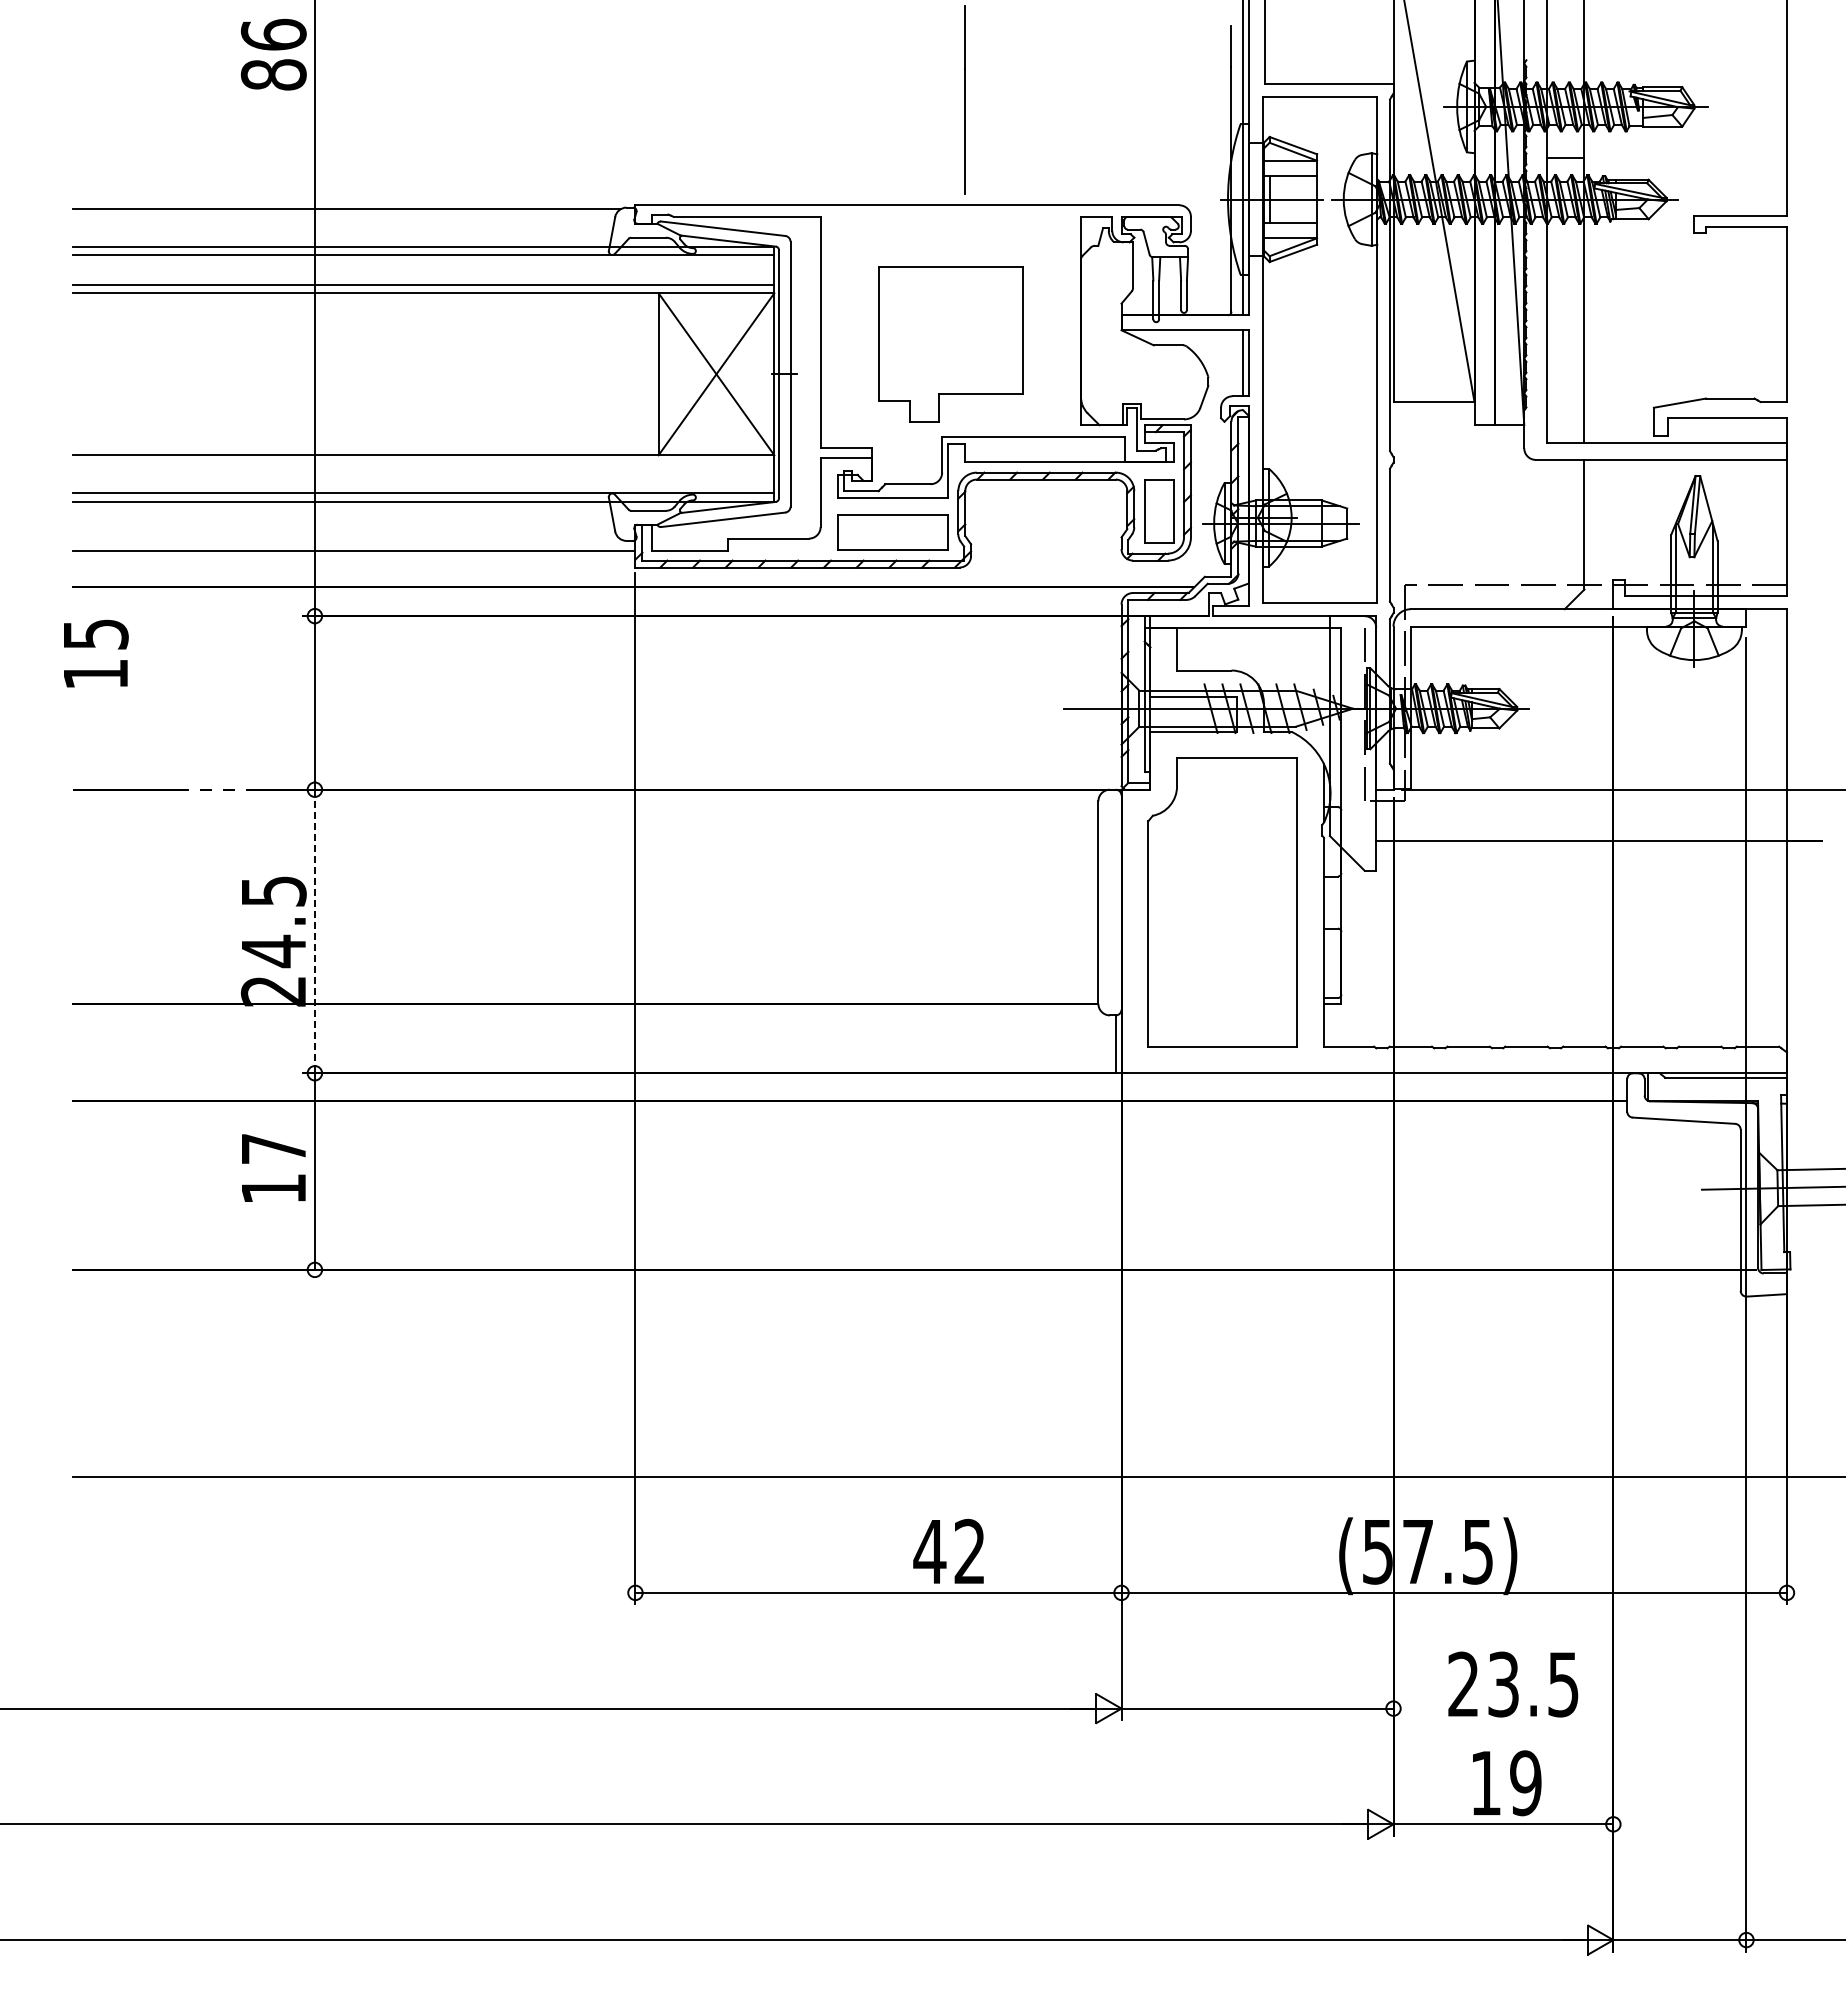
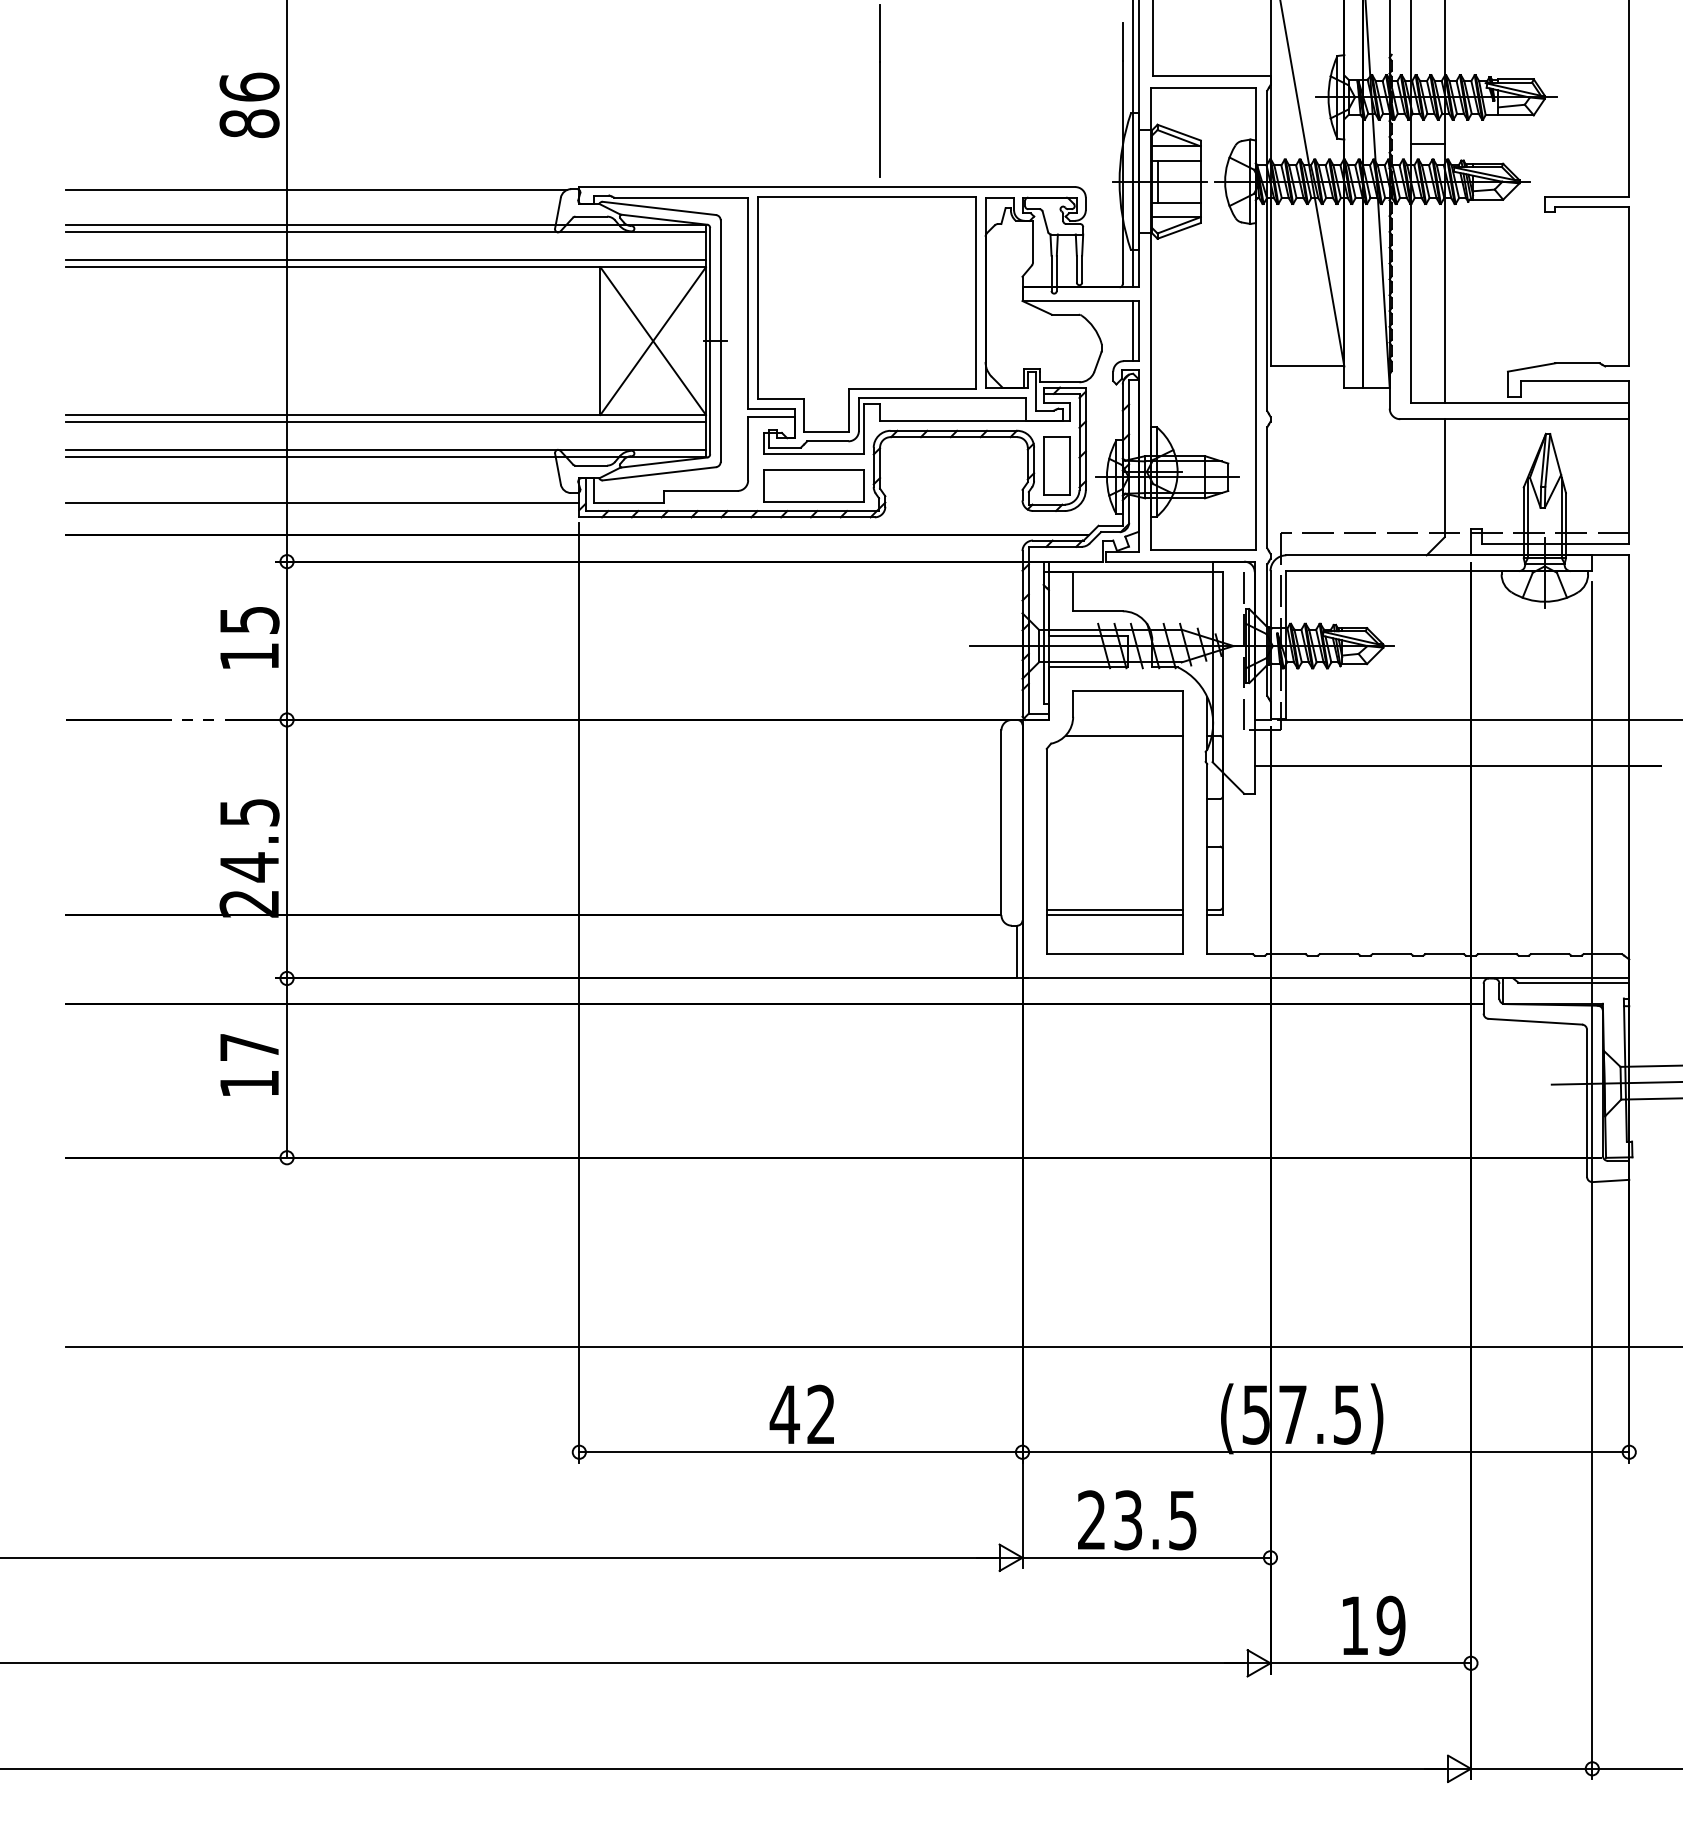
text: (273, 54) -> (249, 105), moved
part: (950, 344) -> (866, 313), size x1.67
line: (423, 463) -> (386, 422), added
text: (96, 653) -> (250, 637), moved
line: (1232, 807) -> (1123, 736), added
line: (314, 931) -> (286, 849), dashed -> solid
line: (1222, 998) -> (1114, 910), added
line: (1222, 1003) -> (1114, 914), added
text: (948, 1550) -> (801, 1413), moved
text: (1513, 1684) -> (1137, 1520), moved

